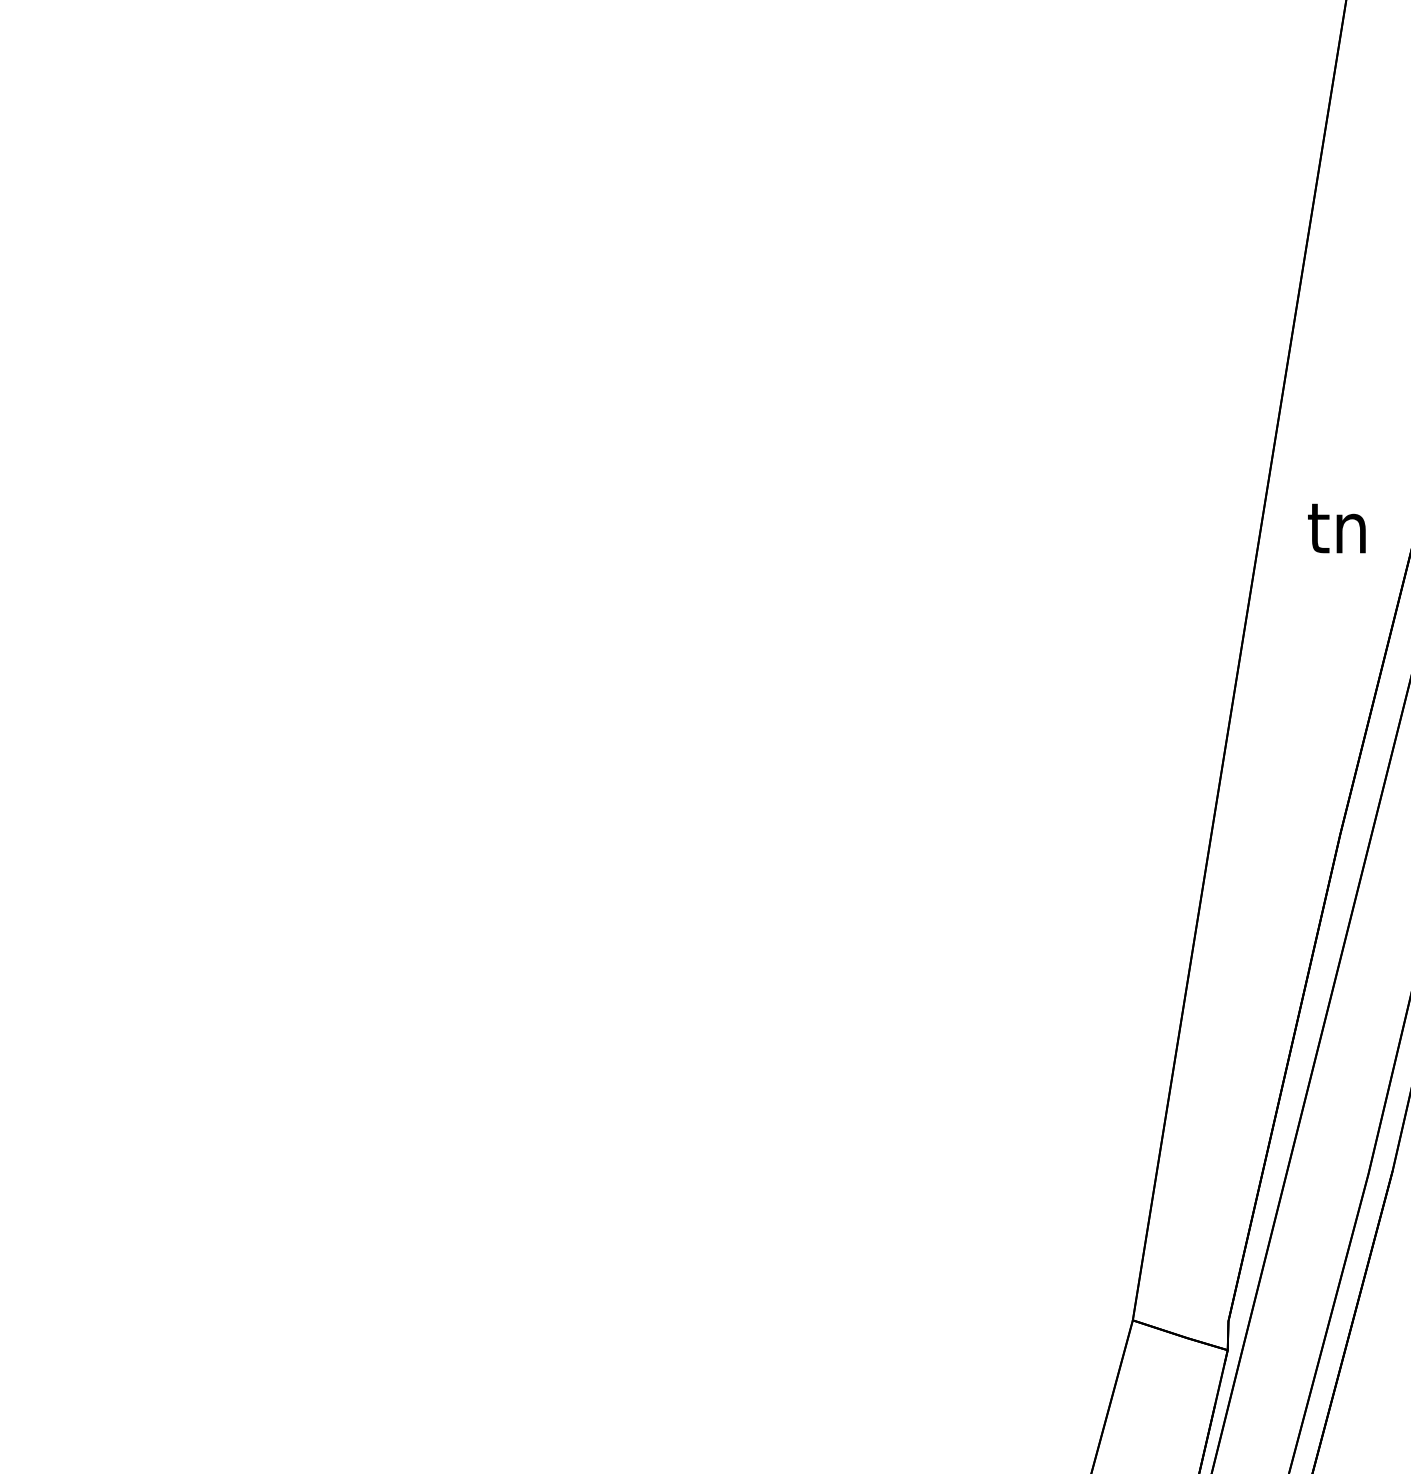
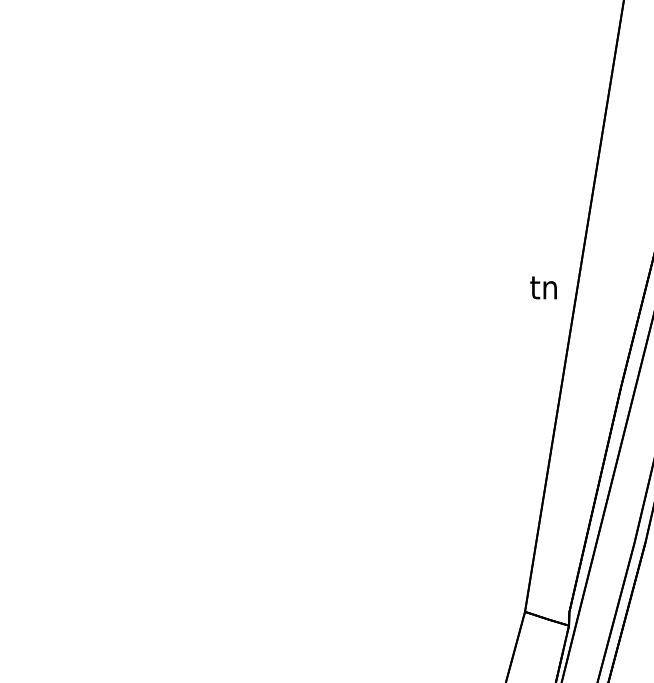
text: (1336, 527) -> (543, 287), moved

